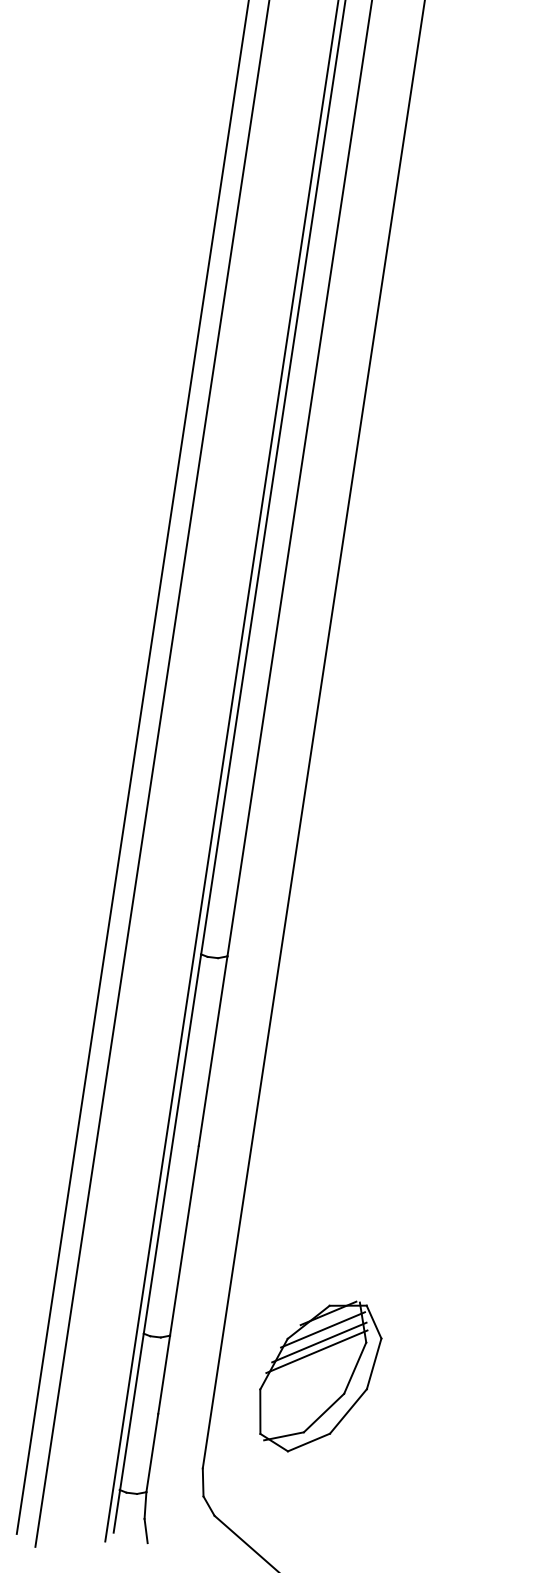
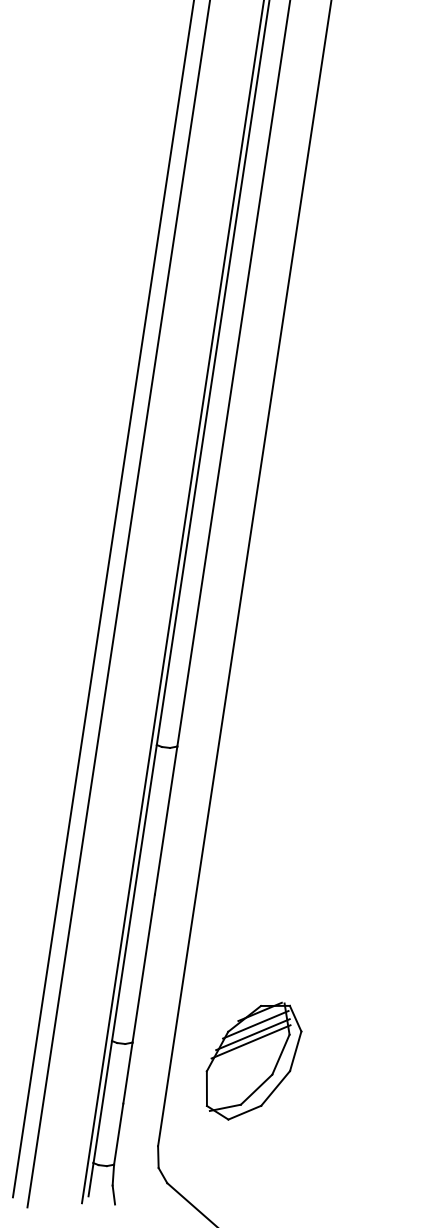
part: (320, 1376) -> (253, 1061), moved

